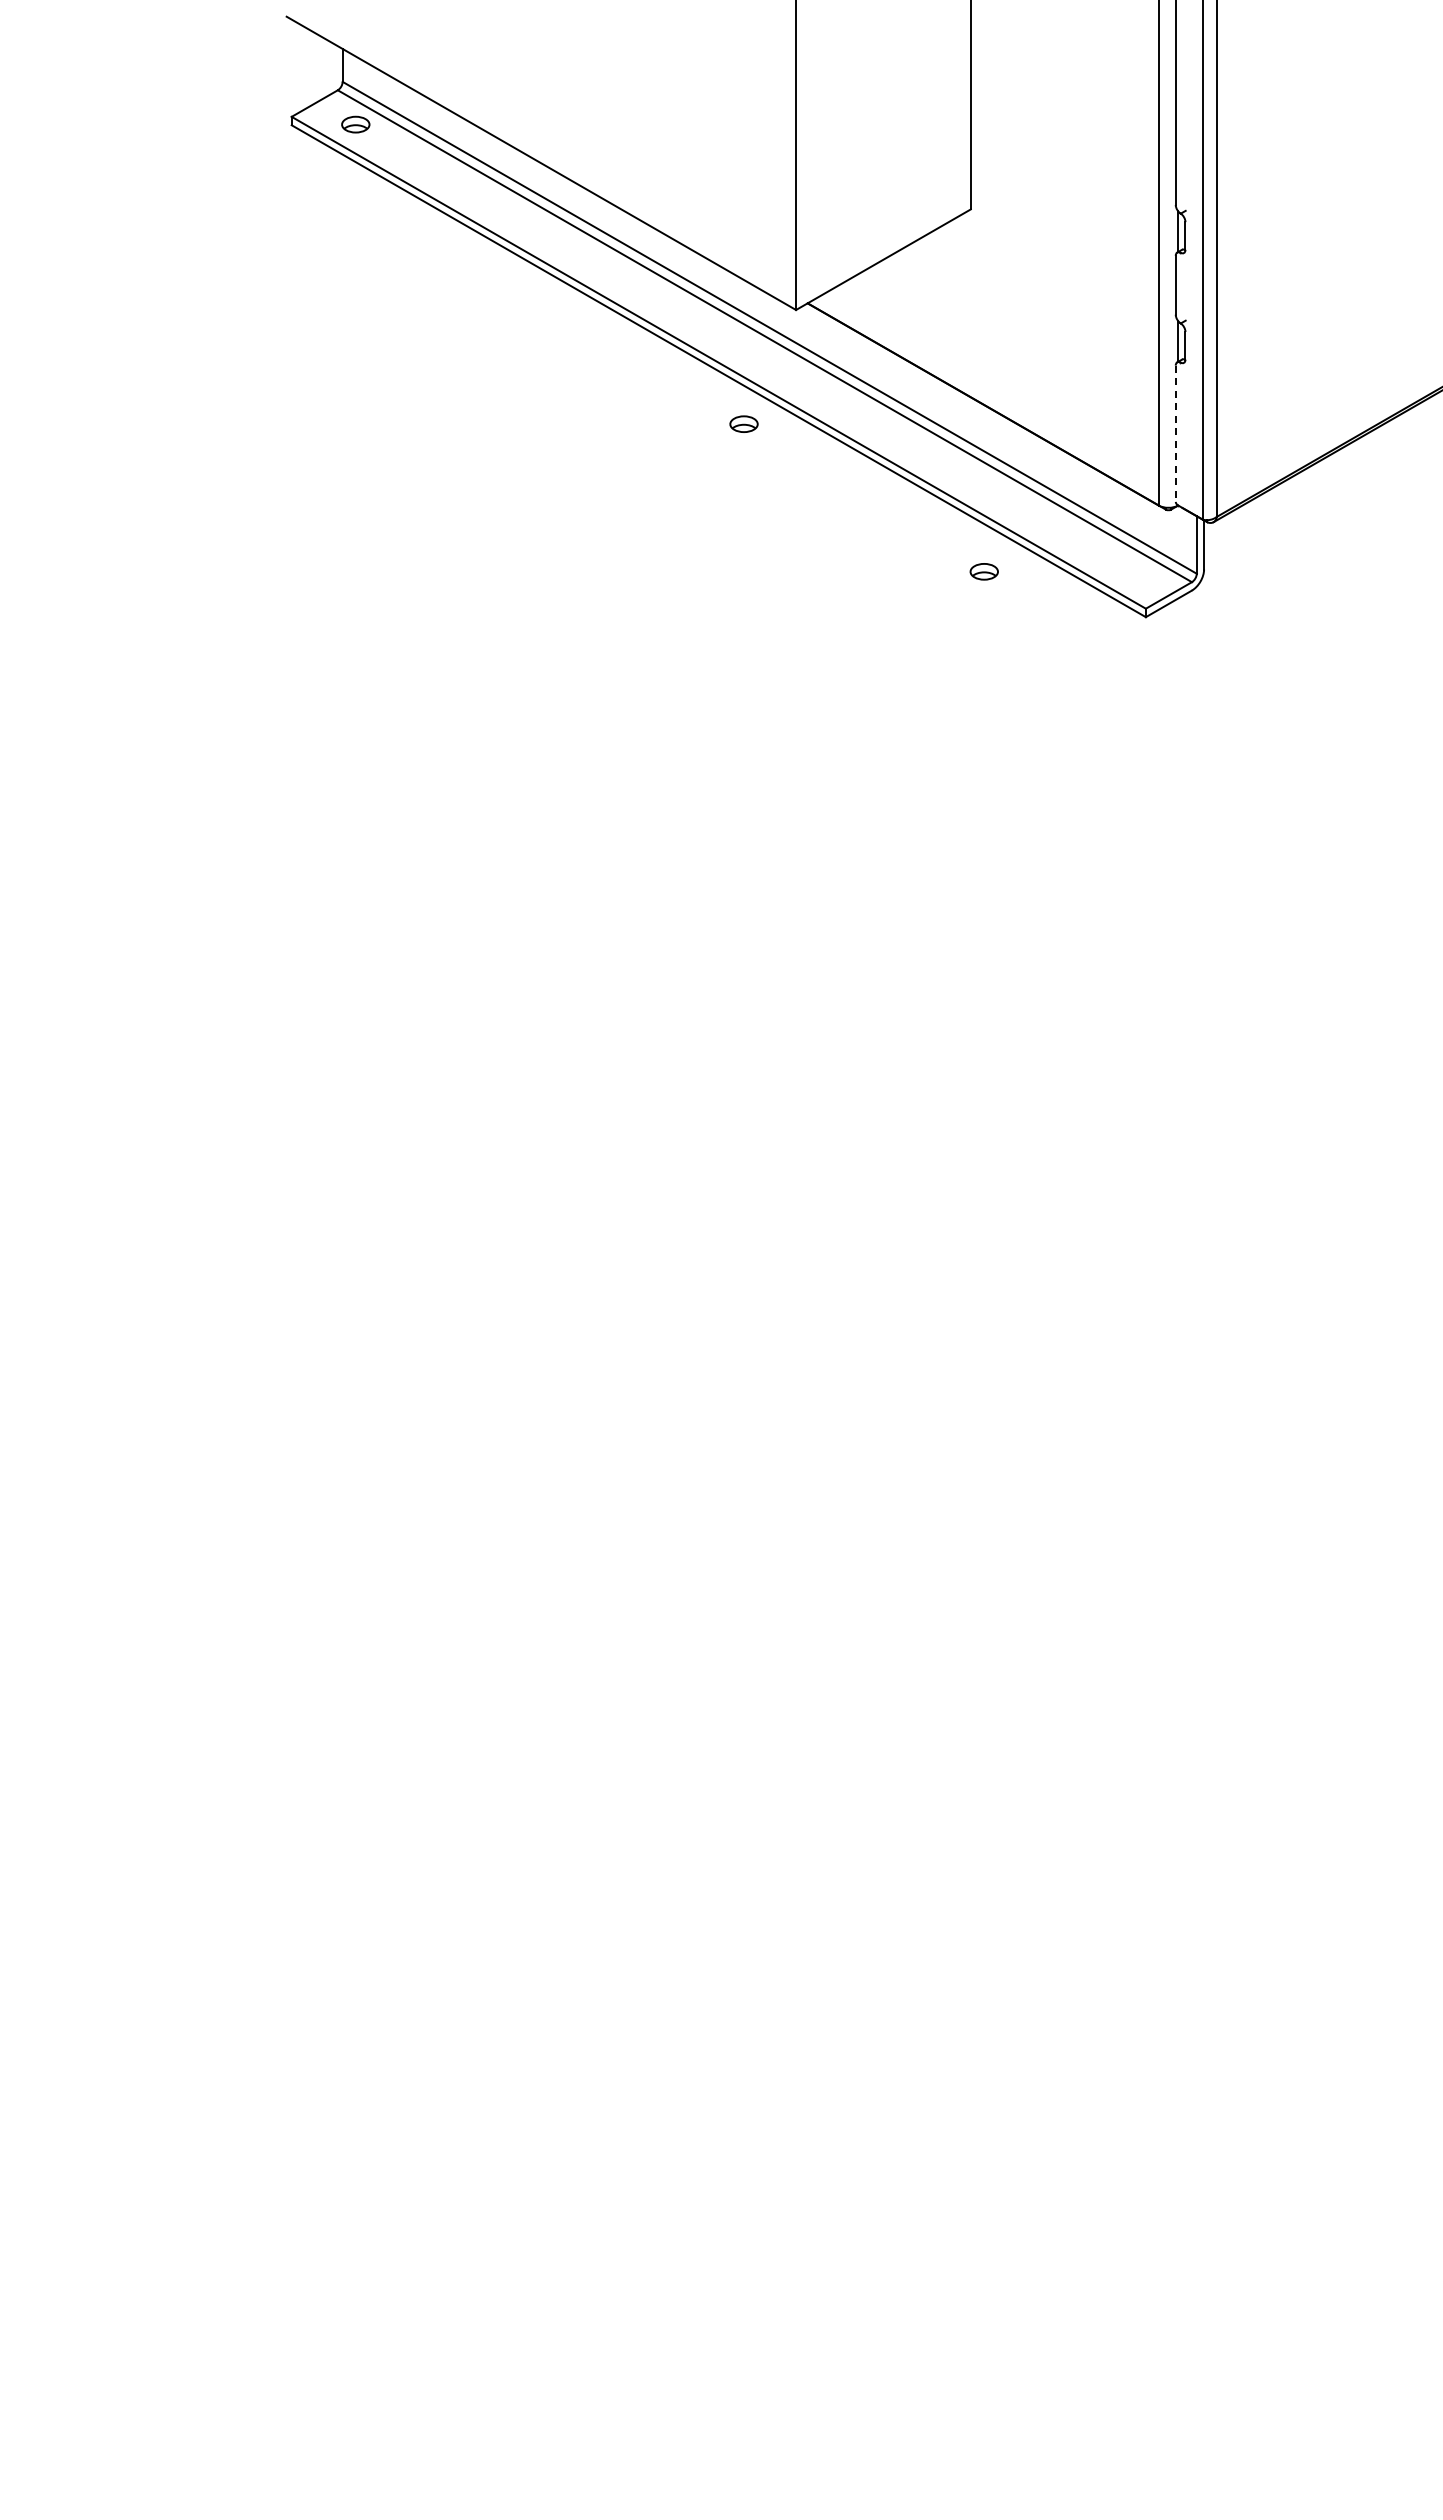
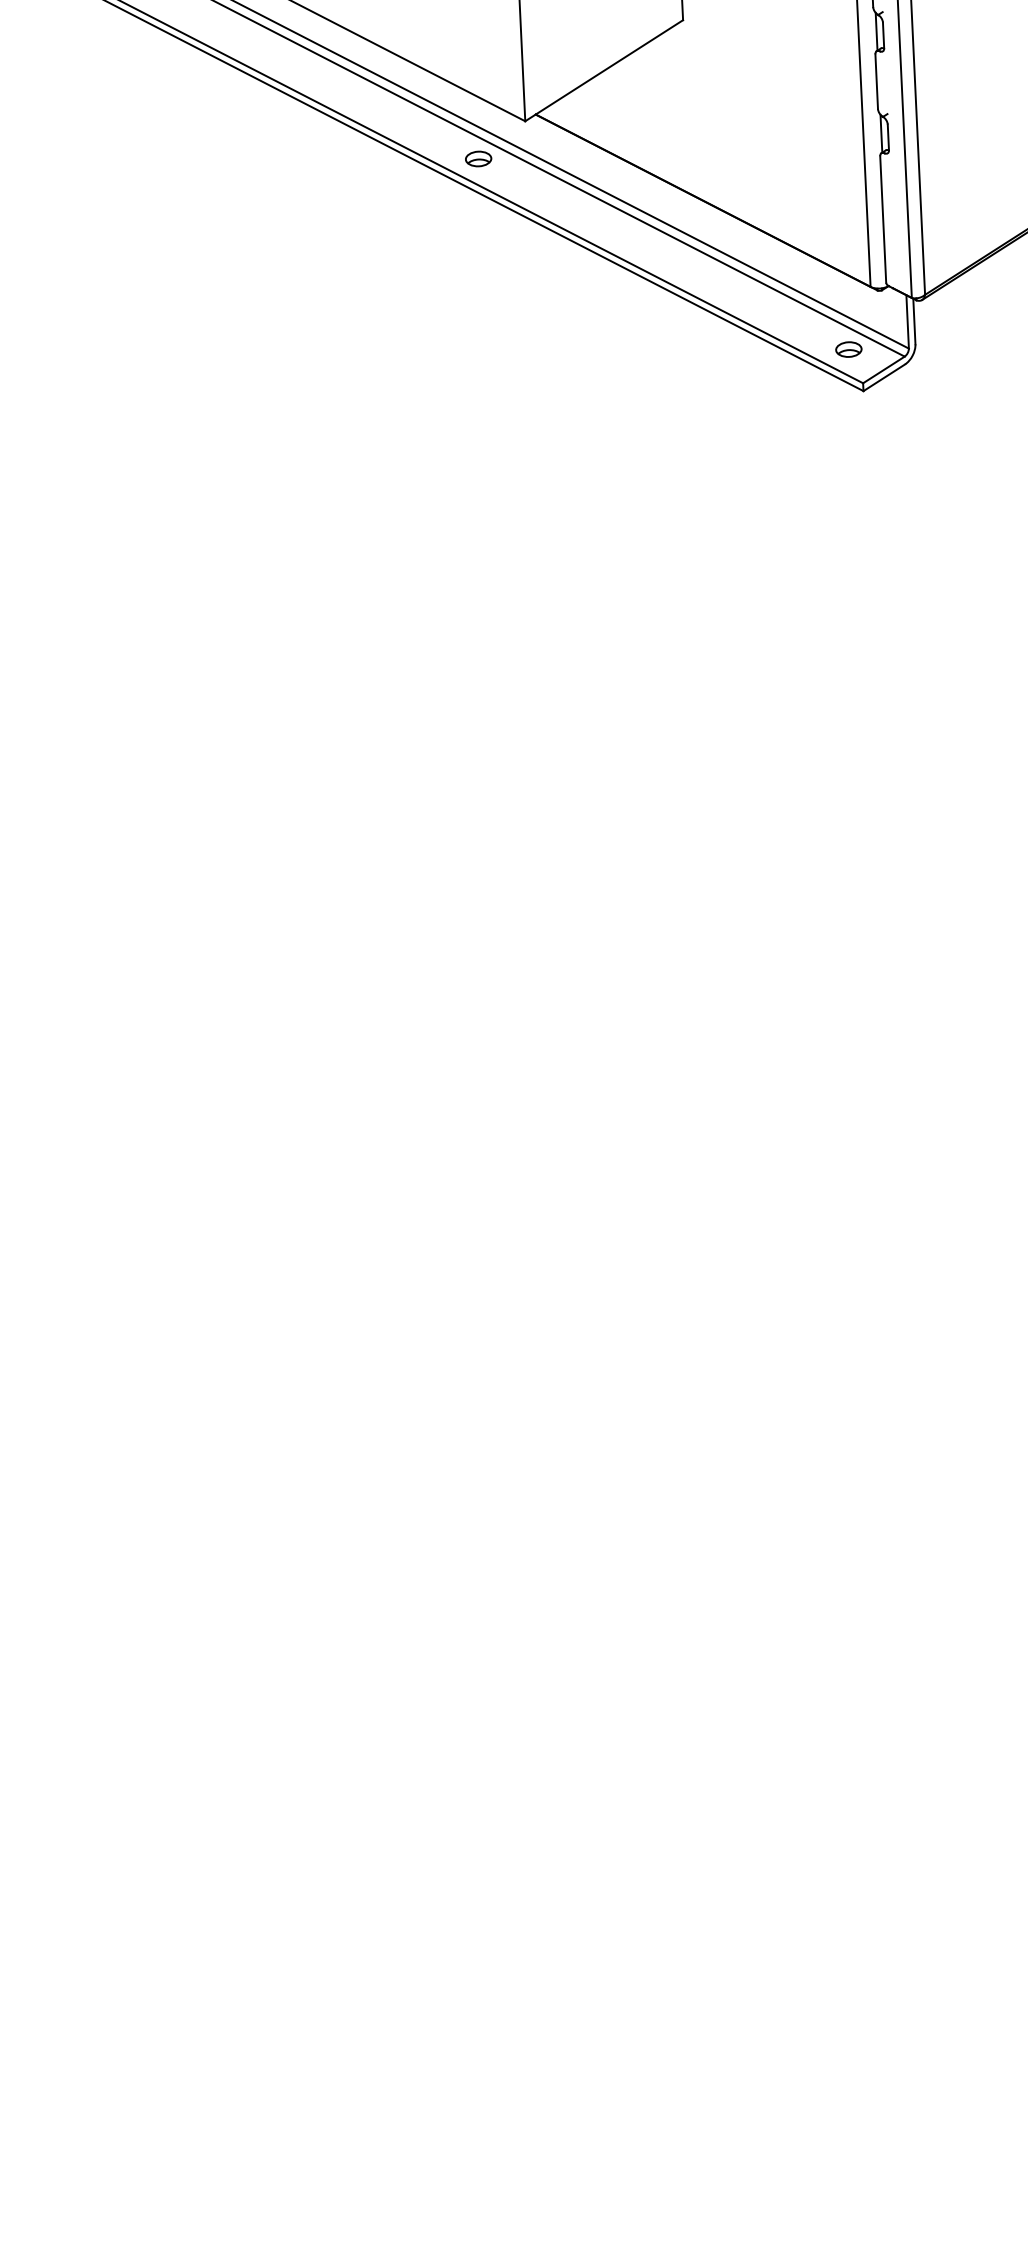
part: (743, 423) -> (478, 158), moved
line: (1175, 434) -> (882, 220), dashed -> solid
part: (983, 571) -> (848, 349), moved

